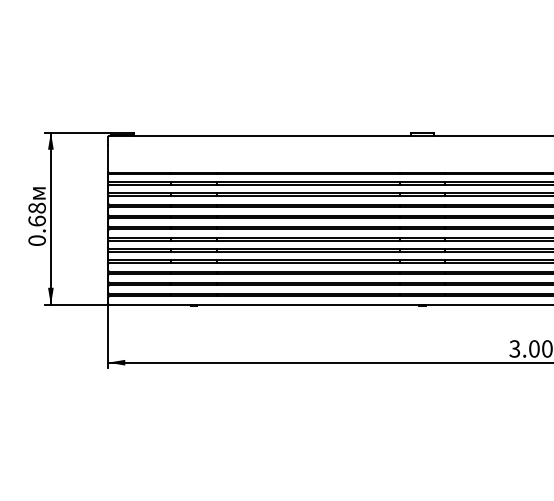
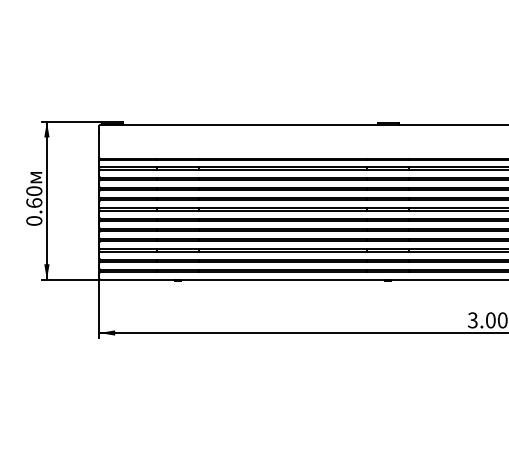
text: (37, 207) -> (34, 190), 0.68 -> 0.60

